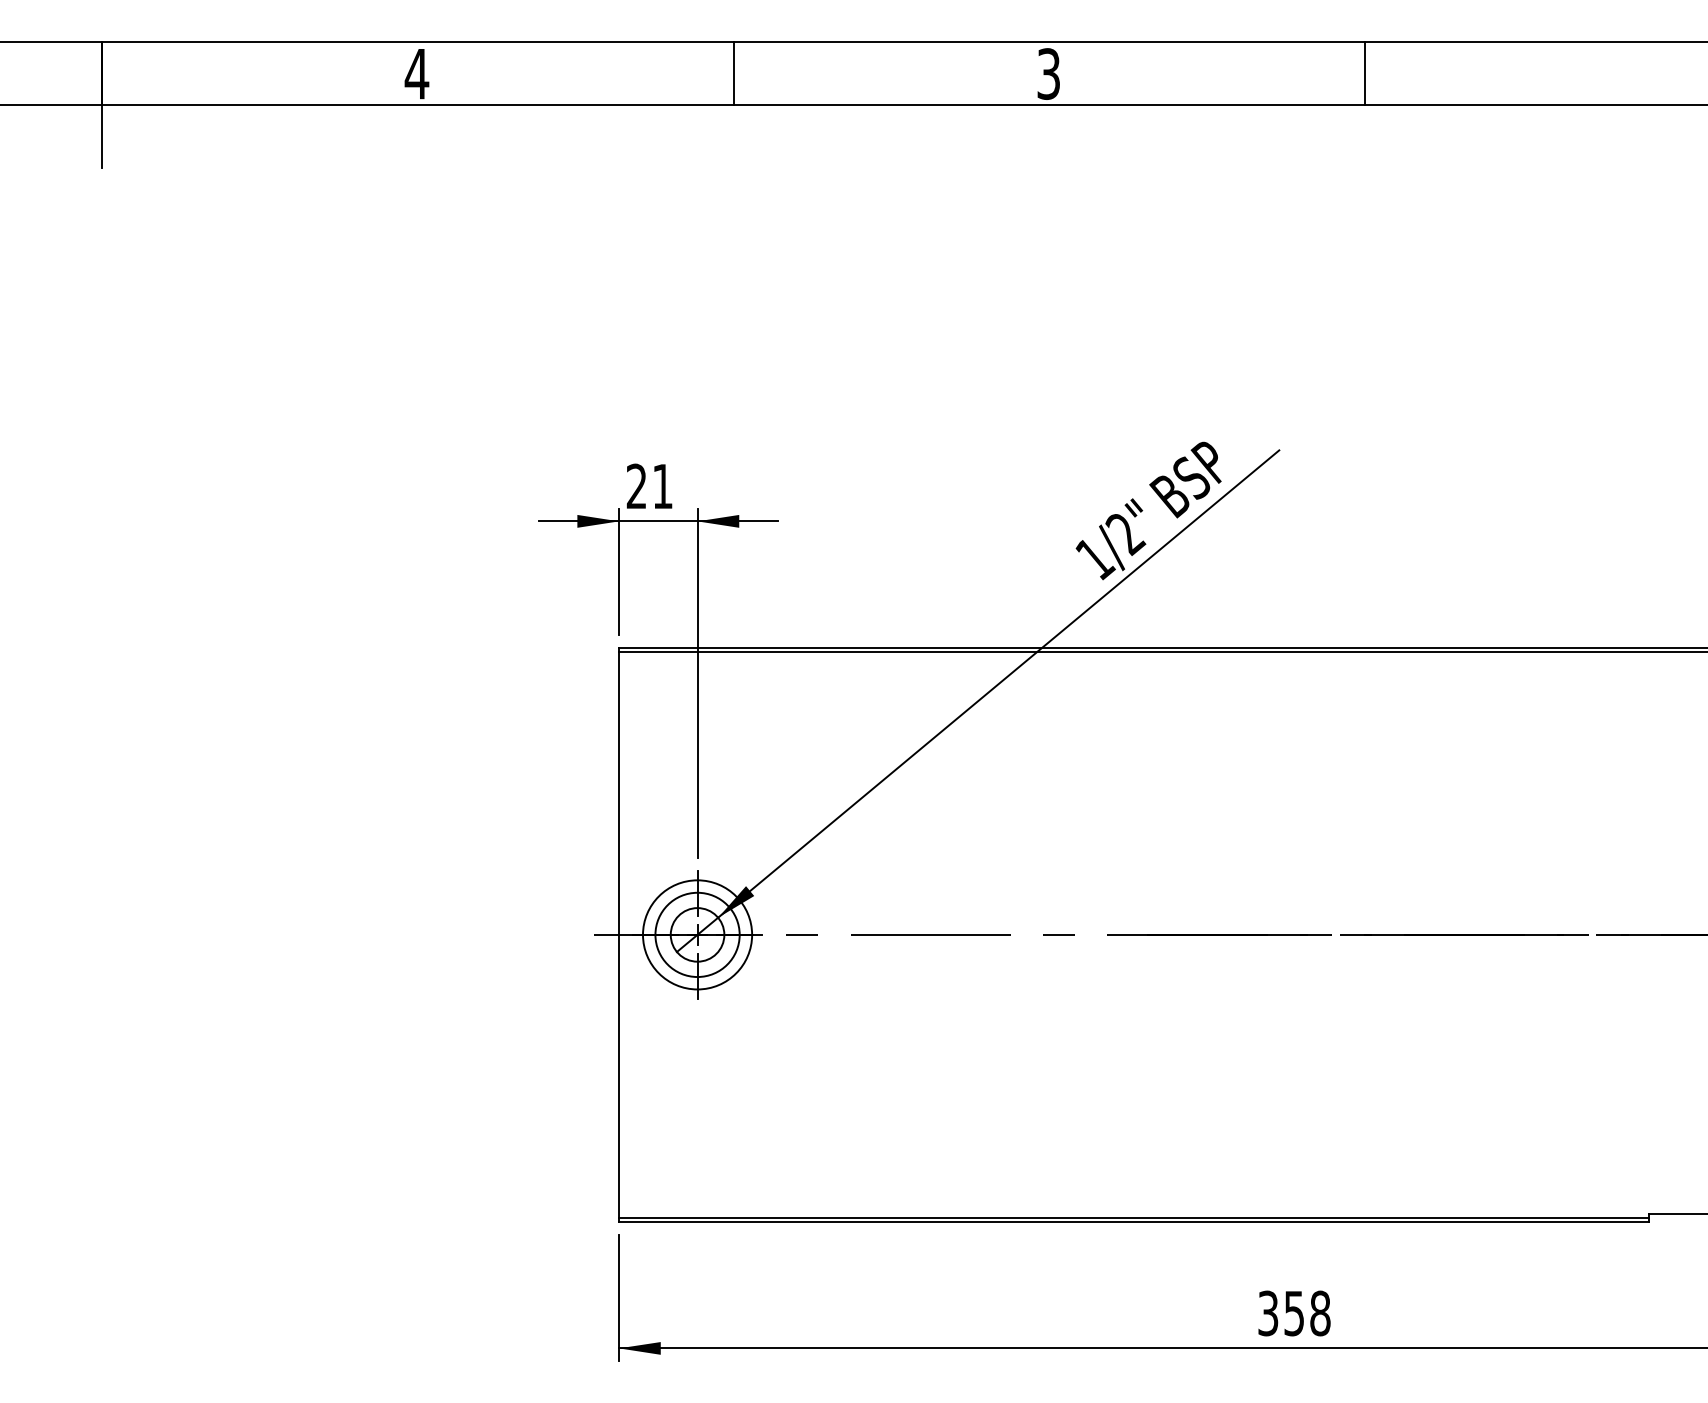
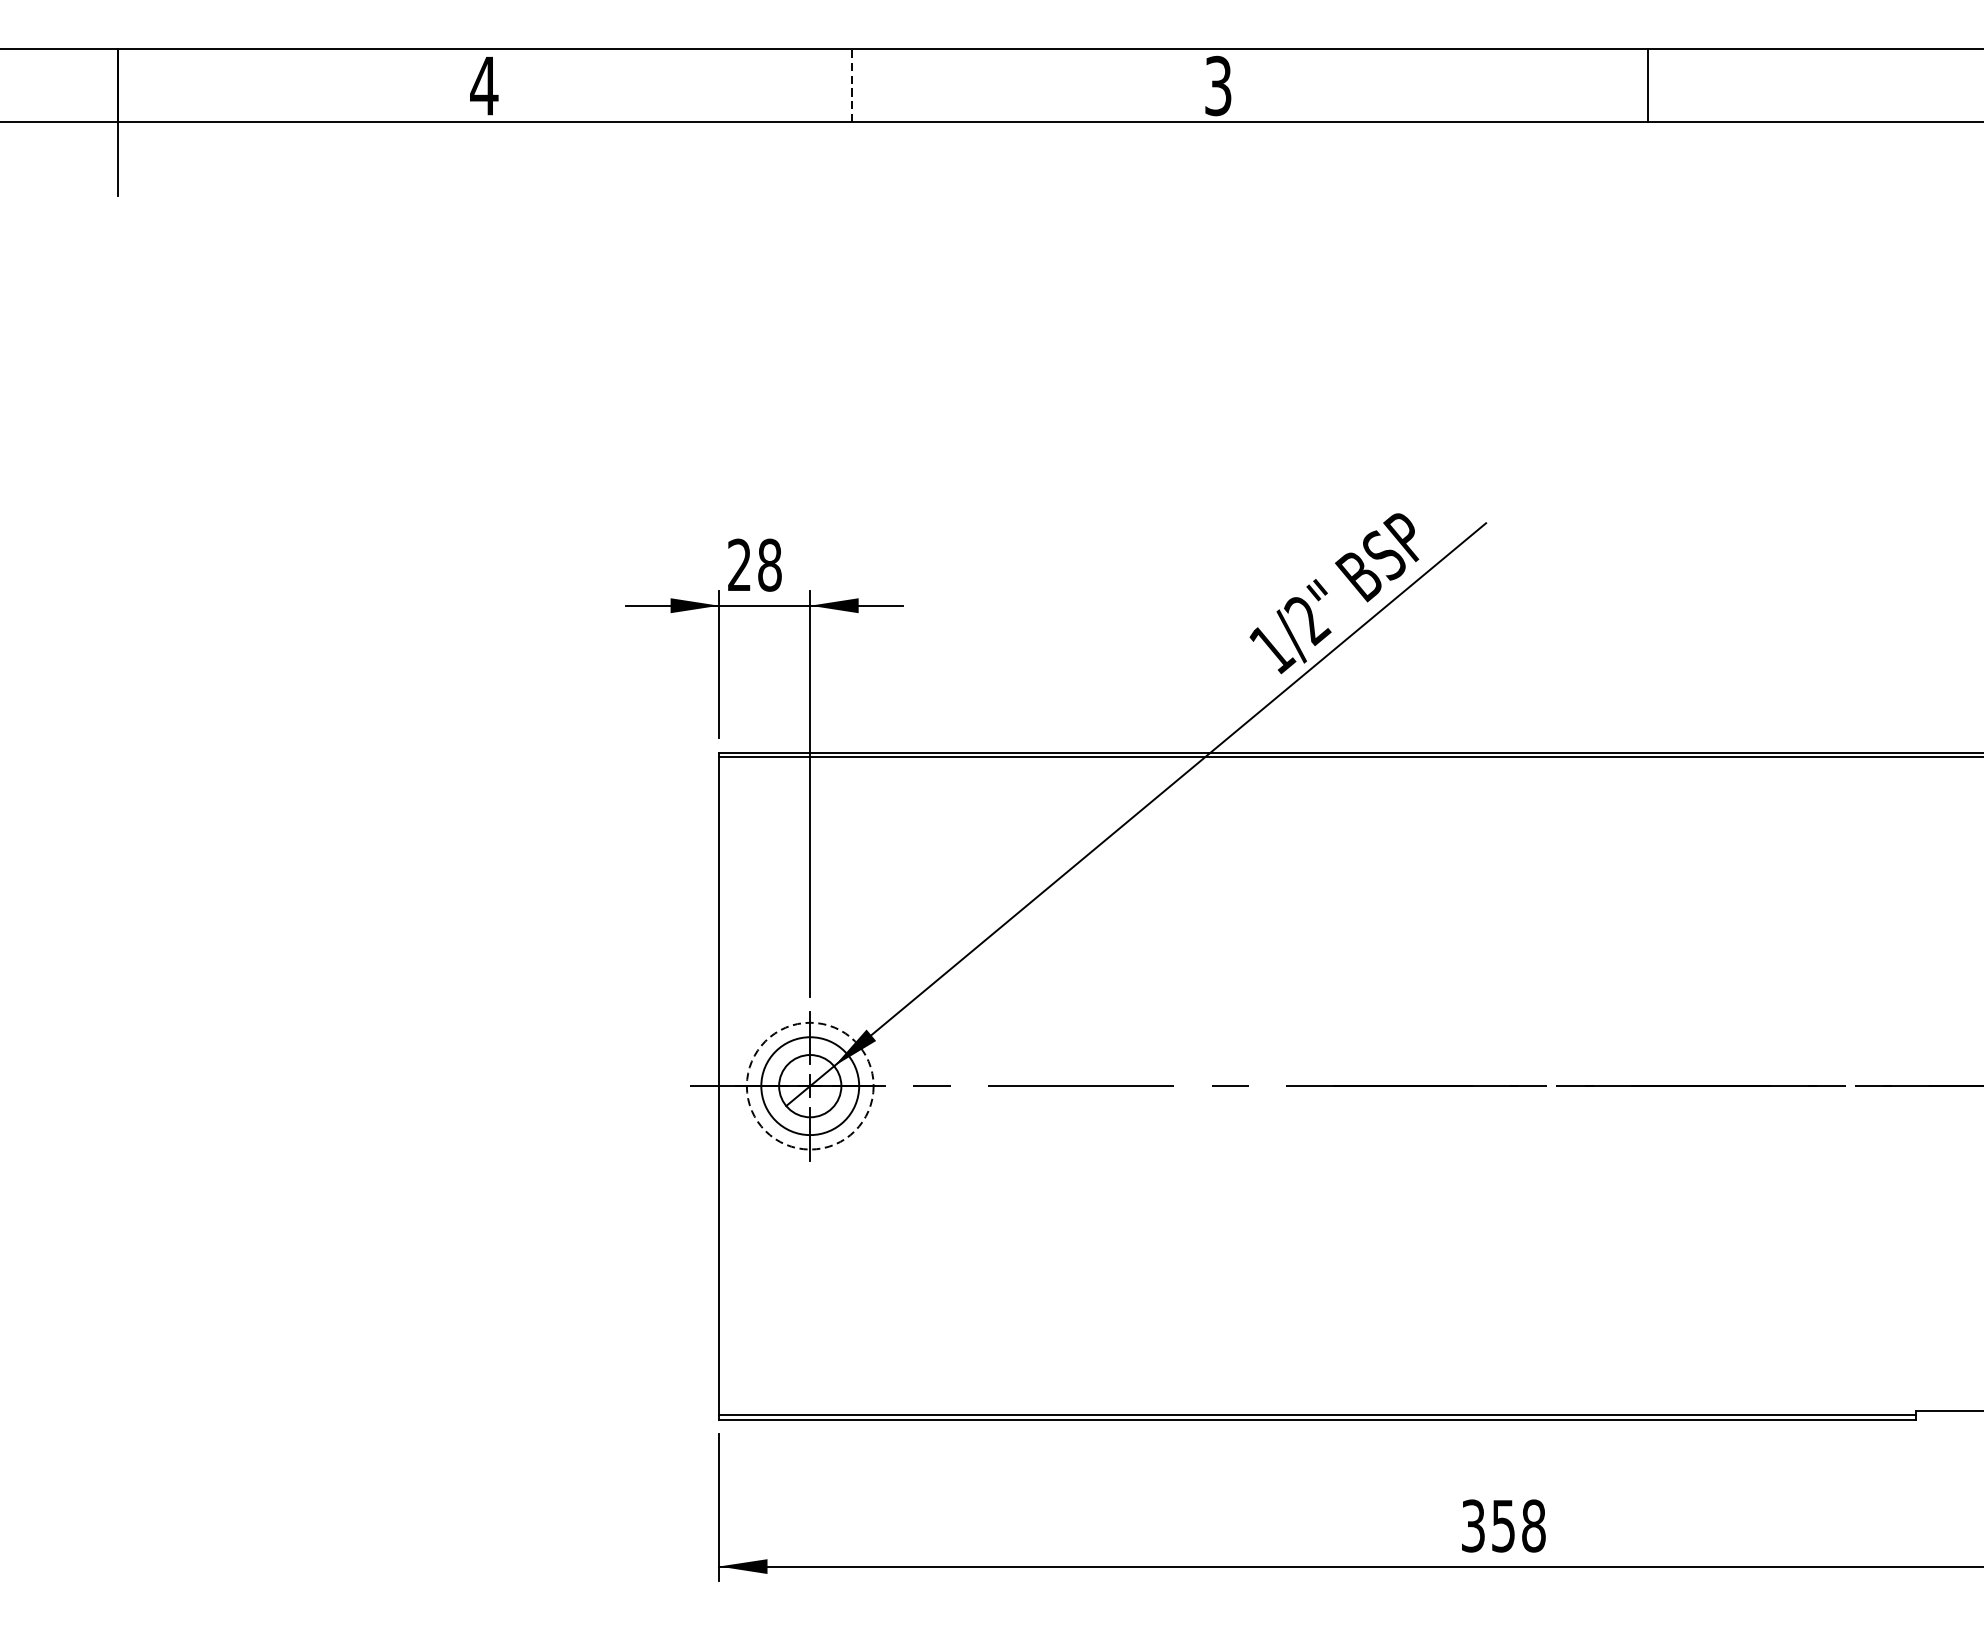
line: (733, 73) -> (852, 85), solid -> dashed
line: (1365, 73) -> (1647, 85), moved
text: (662, 486) -> (769, 565), 21 -> 28
circle: (697, 934) -> (810, 1085), solid -> dashed

